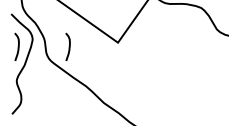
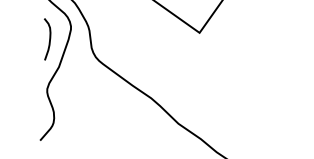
curve: (68, 46) -> (125, 38), removed

